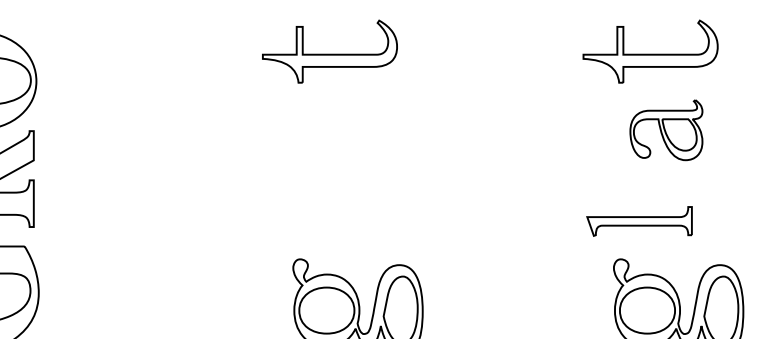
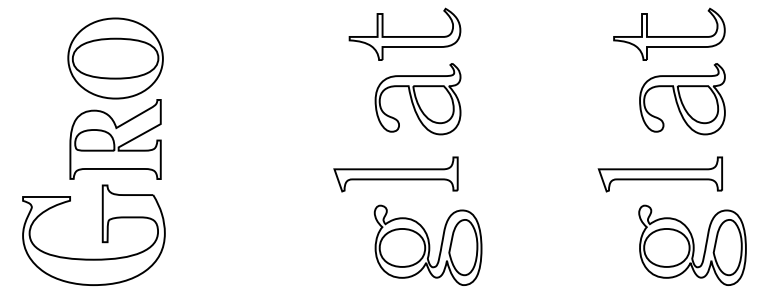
part: (345, 130) -> (417, 99), added
part: (666, 130) -> (682, 99), size x1.43
part: (318, 221) -> (395, 174), added
part: (638, 221) -> (659, 174), size x1.43

